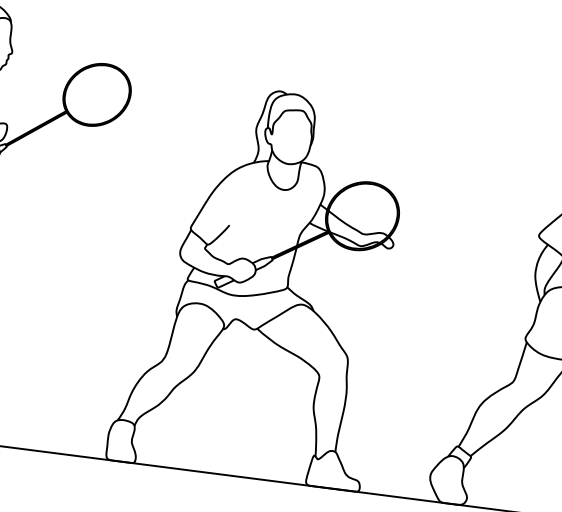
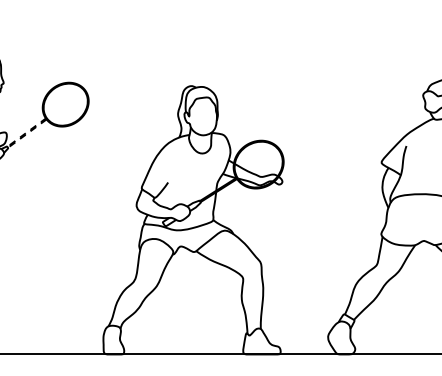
line: (5, 145) -> (7, 147), solid -> dashed

